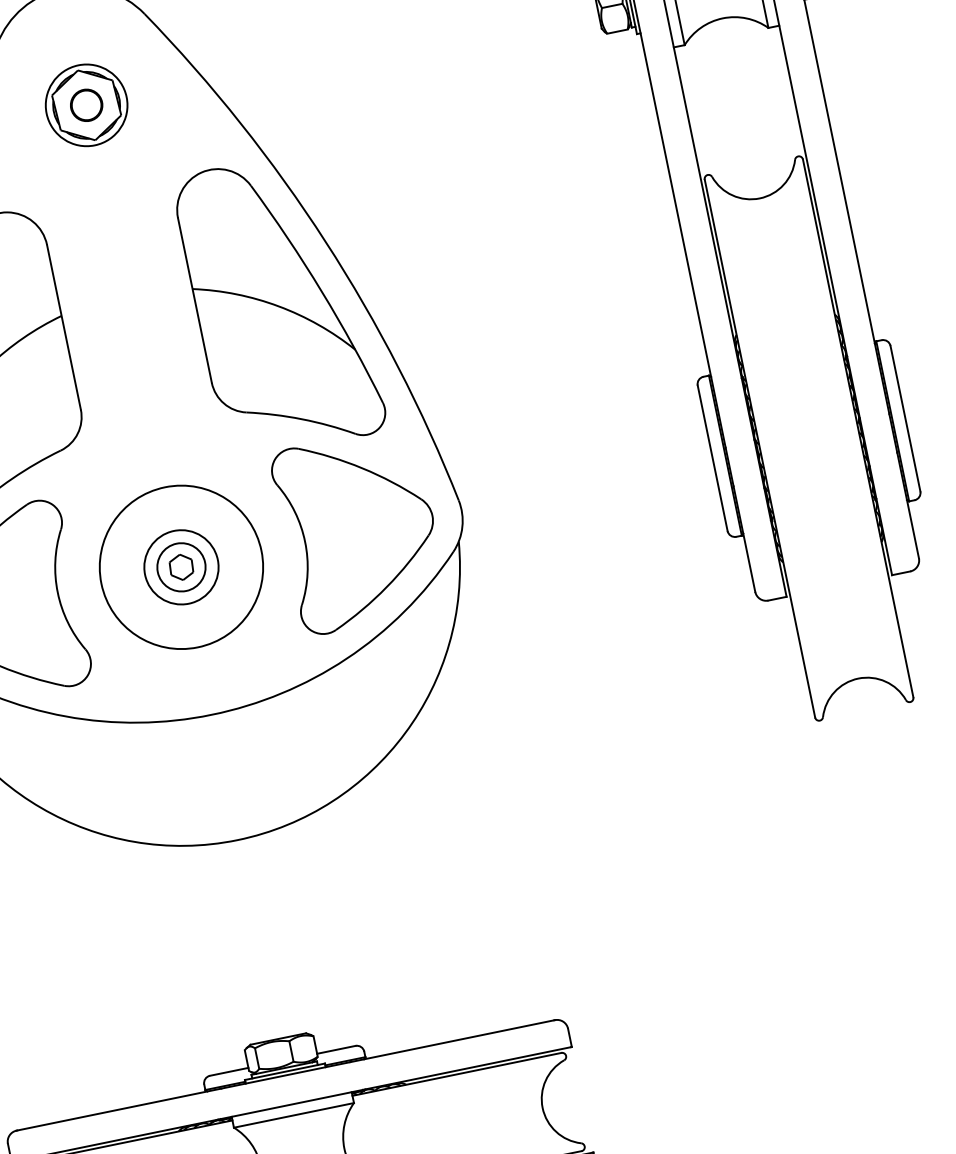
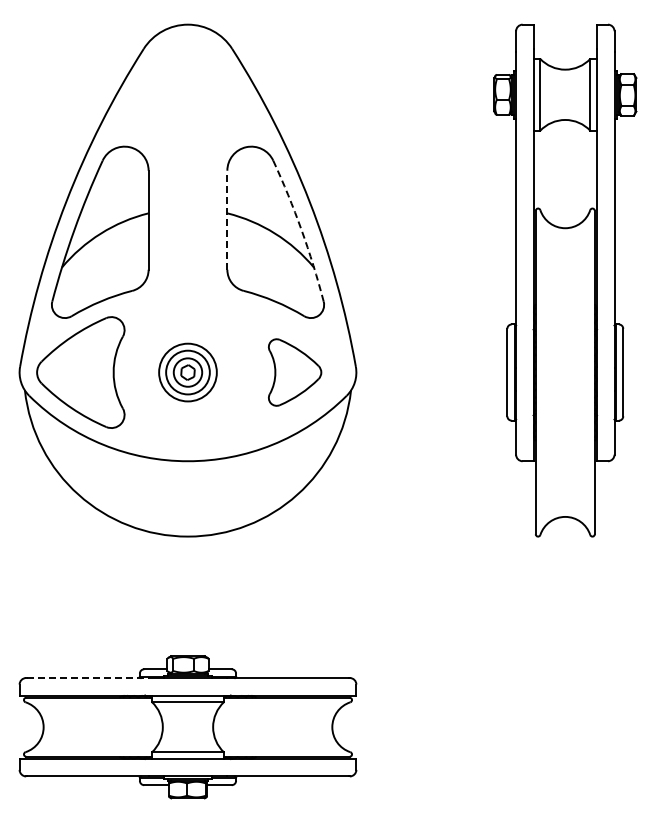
part: (85, 104) -> (187, 94), removed
arc: (321, 292) -> (301, 230), solid -> dashed
line: (195, 300) -> (227, 220), solid -> dashed
part: (358, 530) -> (294, 372), size x0.6
circle: (180, 567) -> (187, 372), size x0.6
line: (120, 1110) -> (88, 678), solid -> dashed

